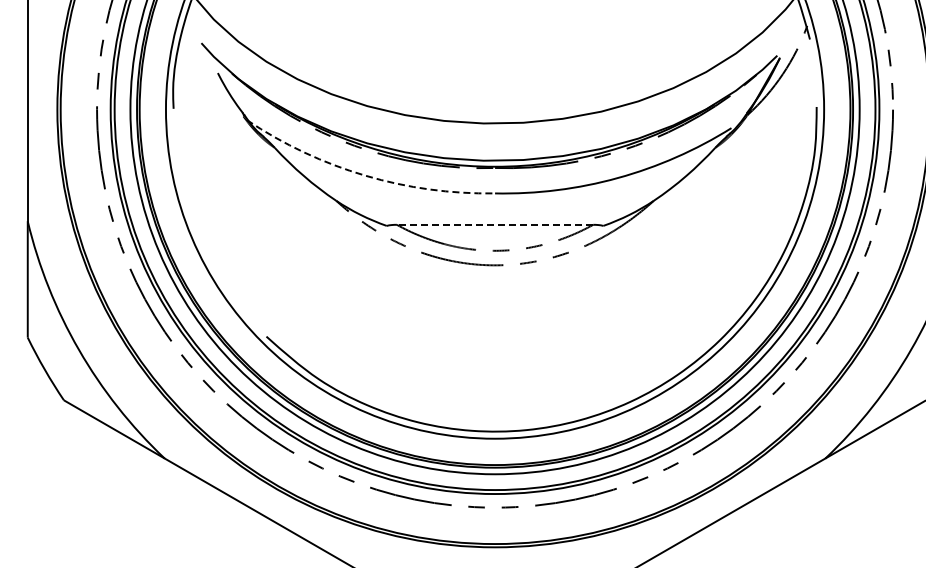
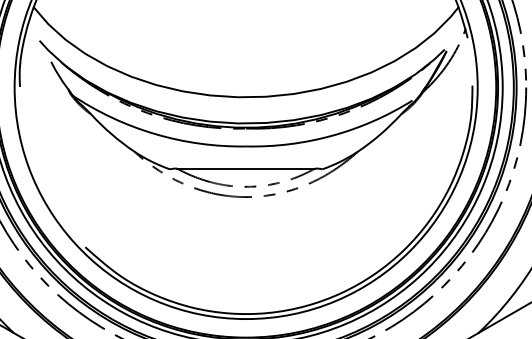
arc: (365, 175) -> (155, 133), dashed -> solid
line: (494, 224) -> (245, 168), dashed -> solid

